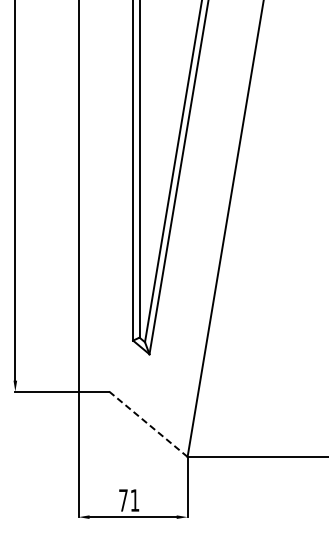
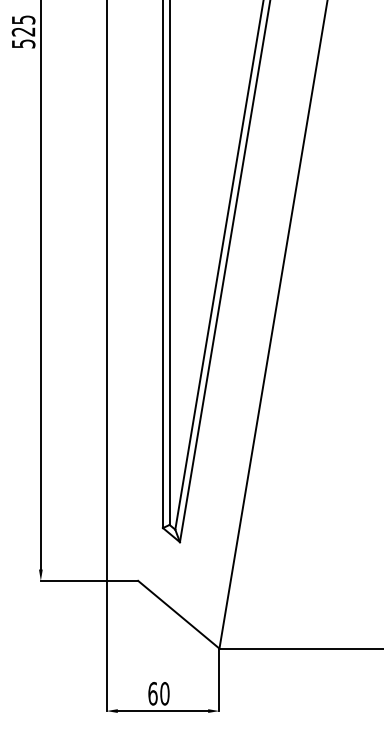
line: (148, 424) -> (178, 614), dashed -> solid
text: (128, 500) -> (158, 693), 71 -> 60

